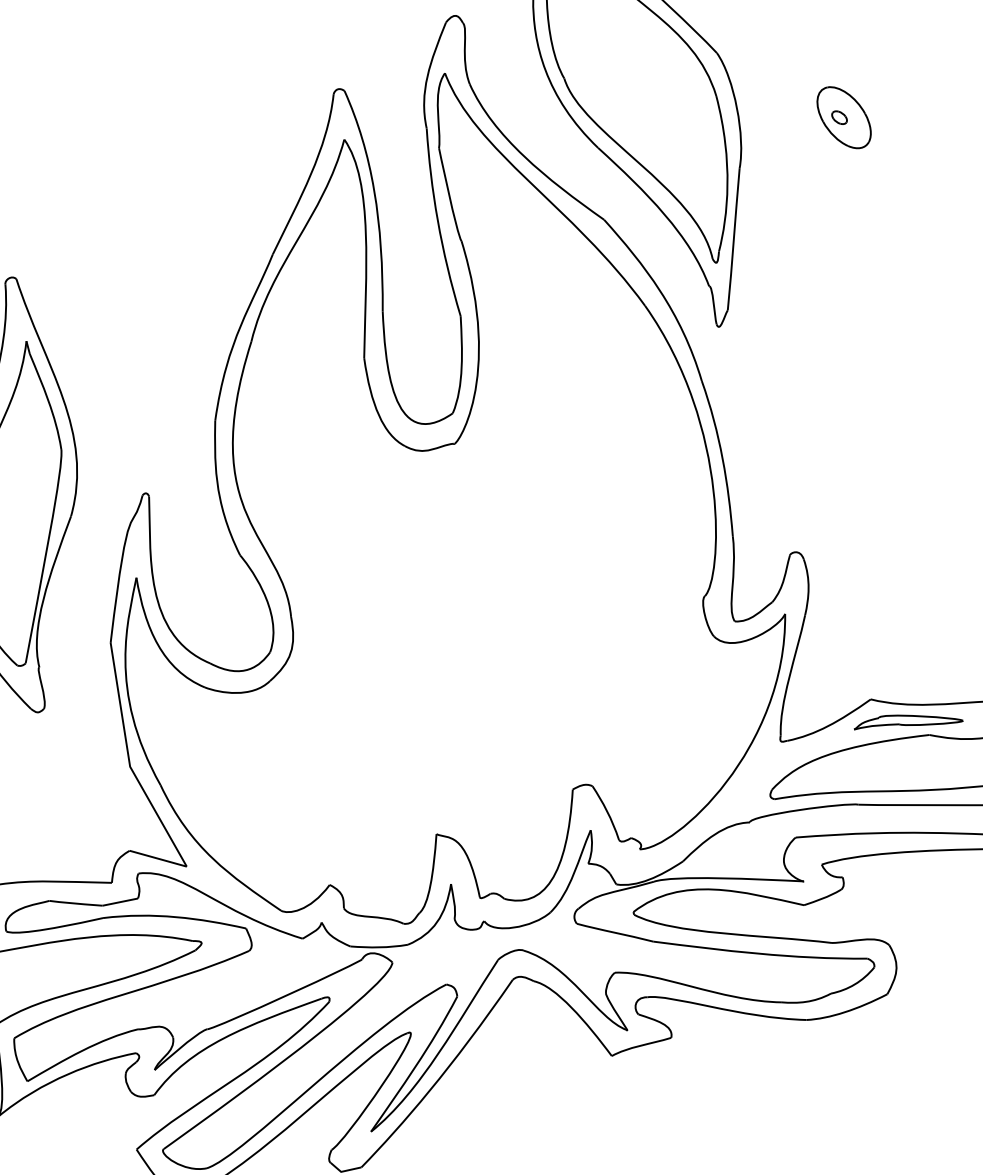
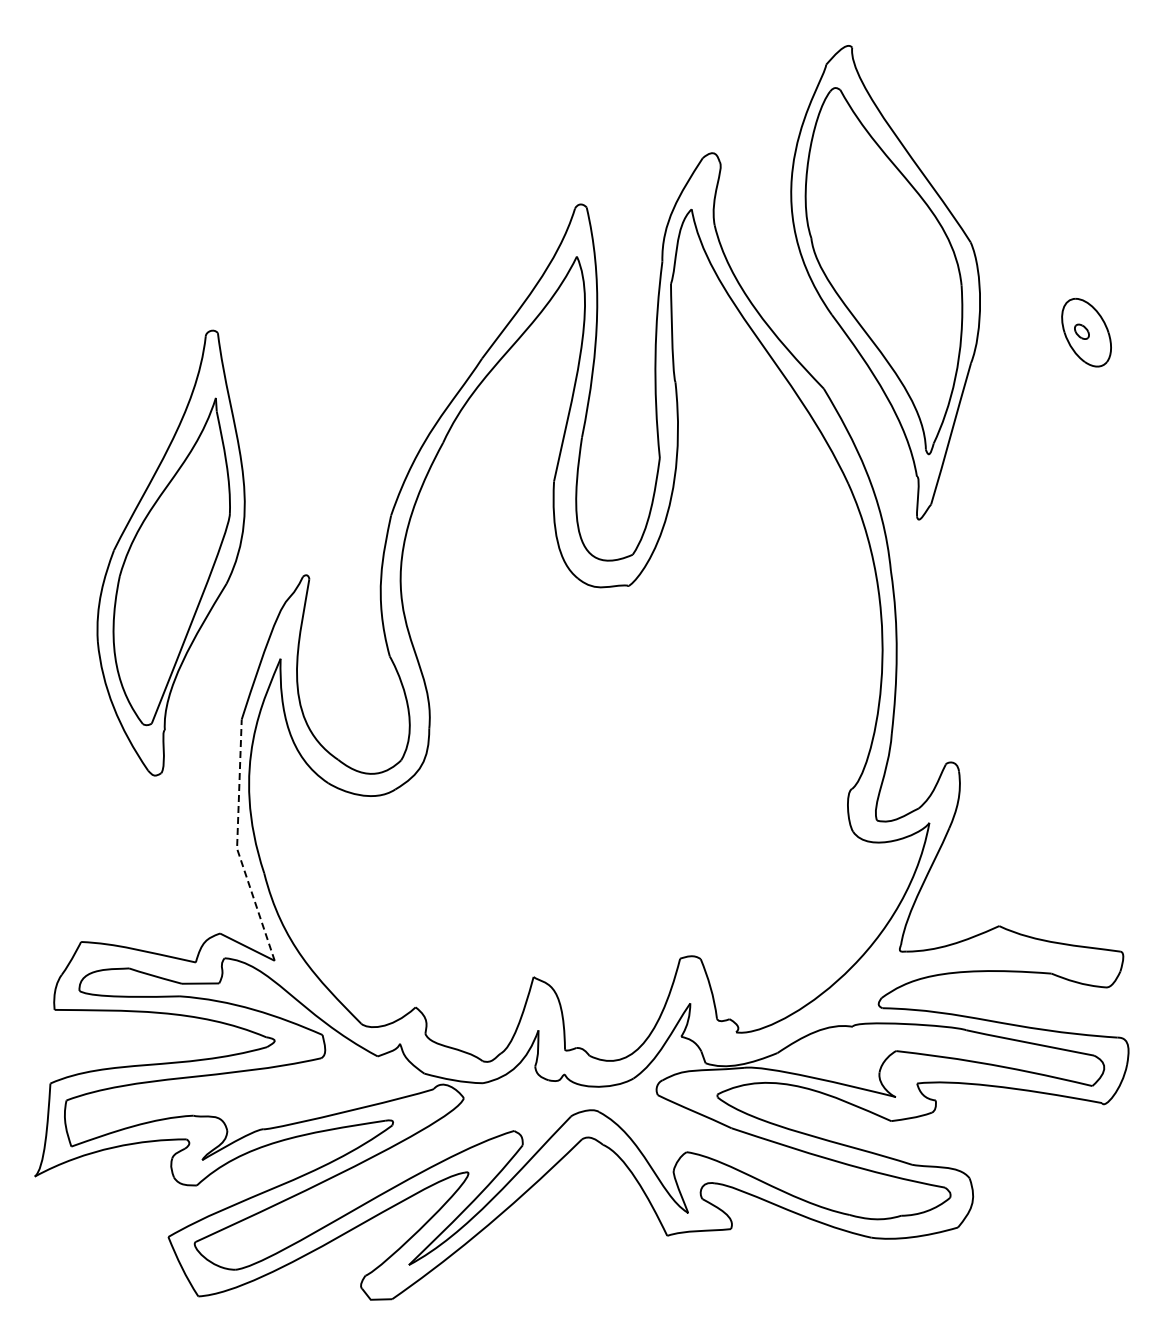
part: (907, 721) -> (1032, 955), removed
line: (129, 761) -> (237, 843), solid -> dashed

